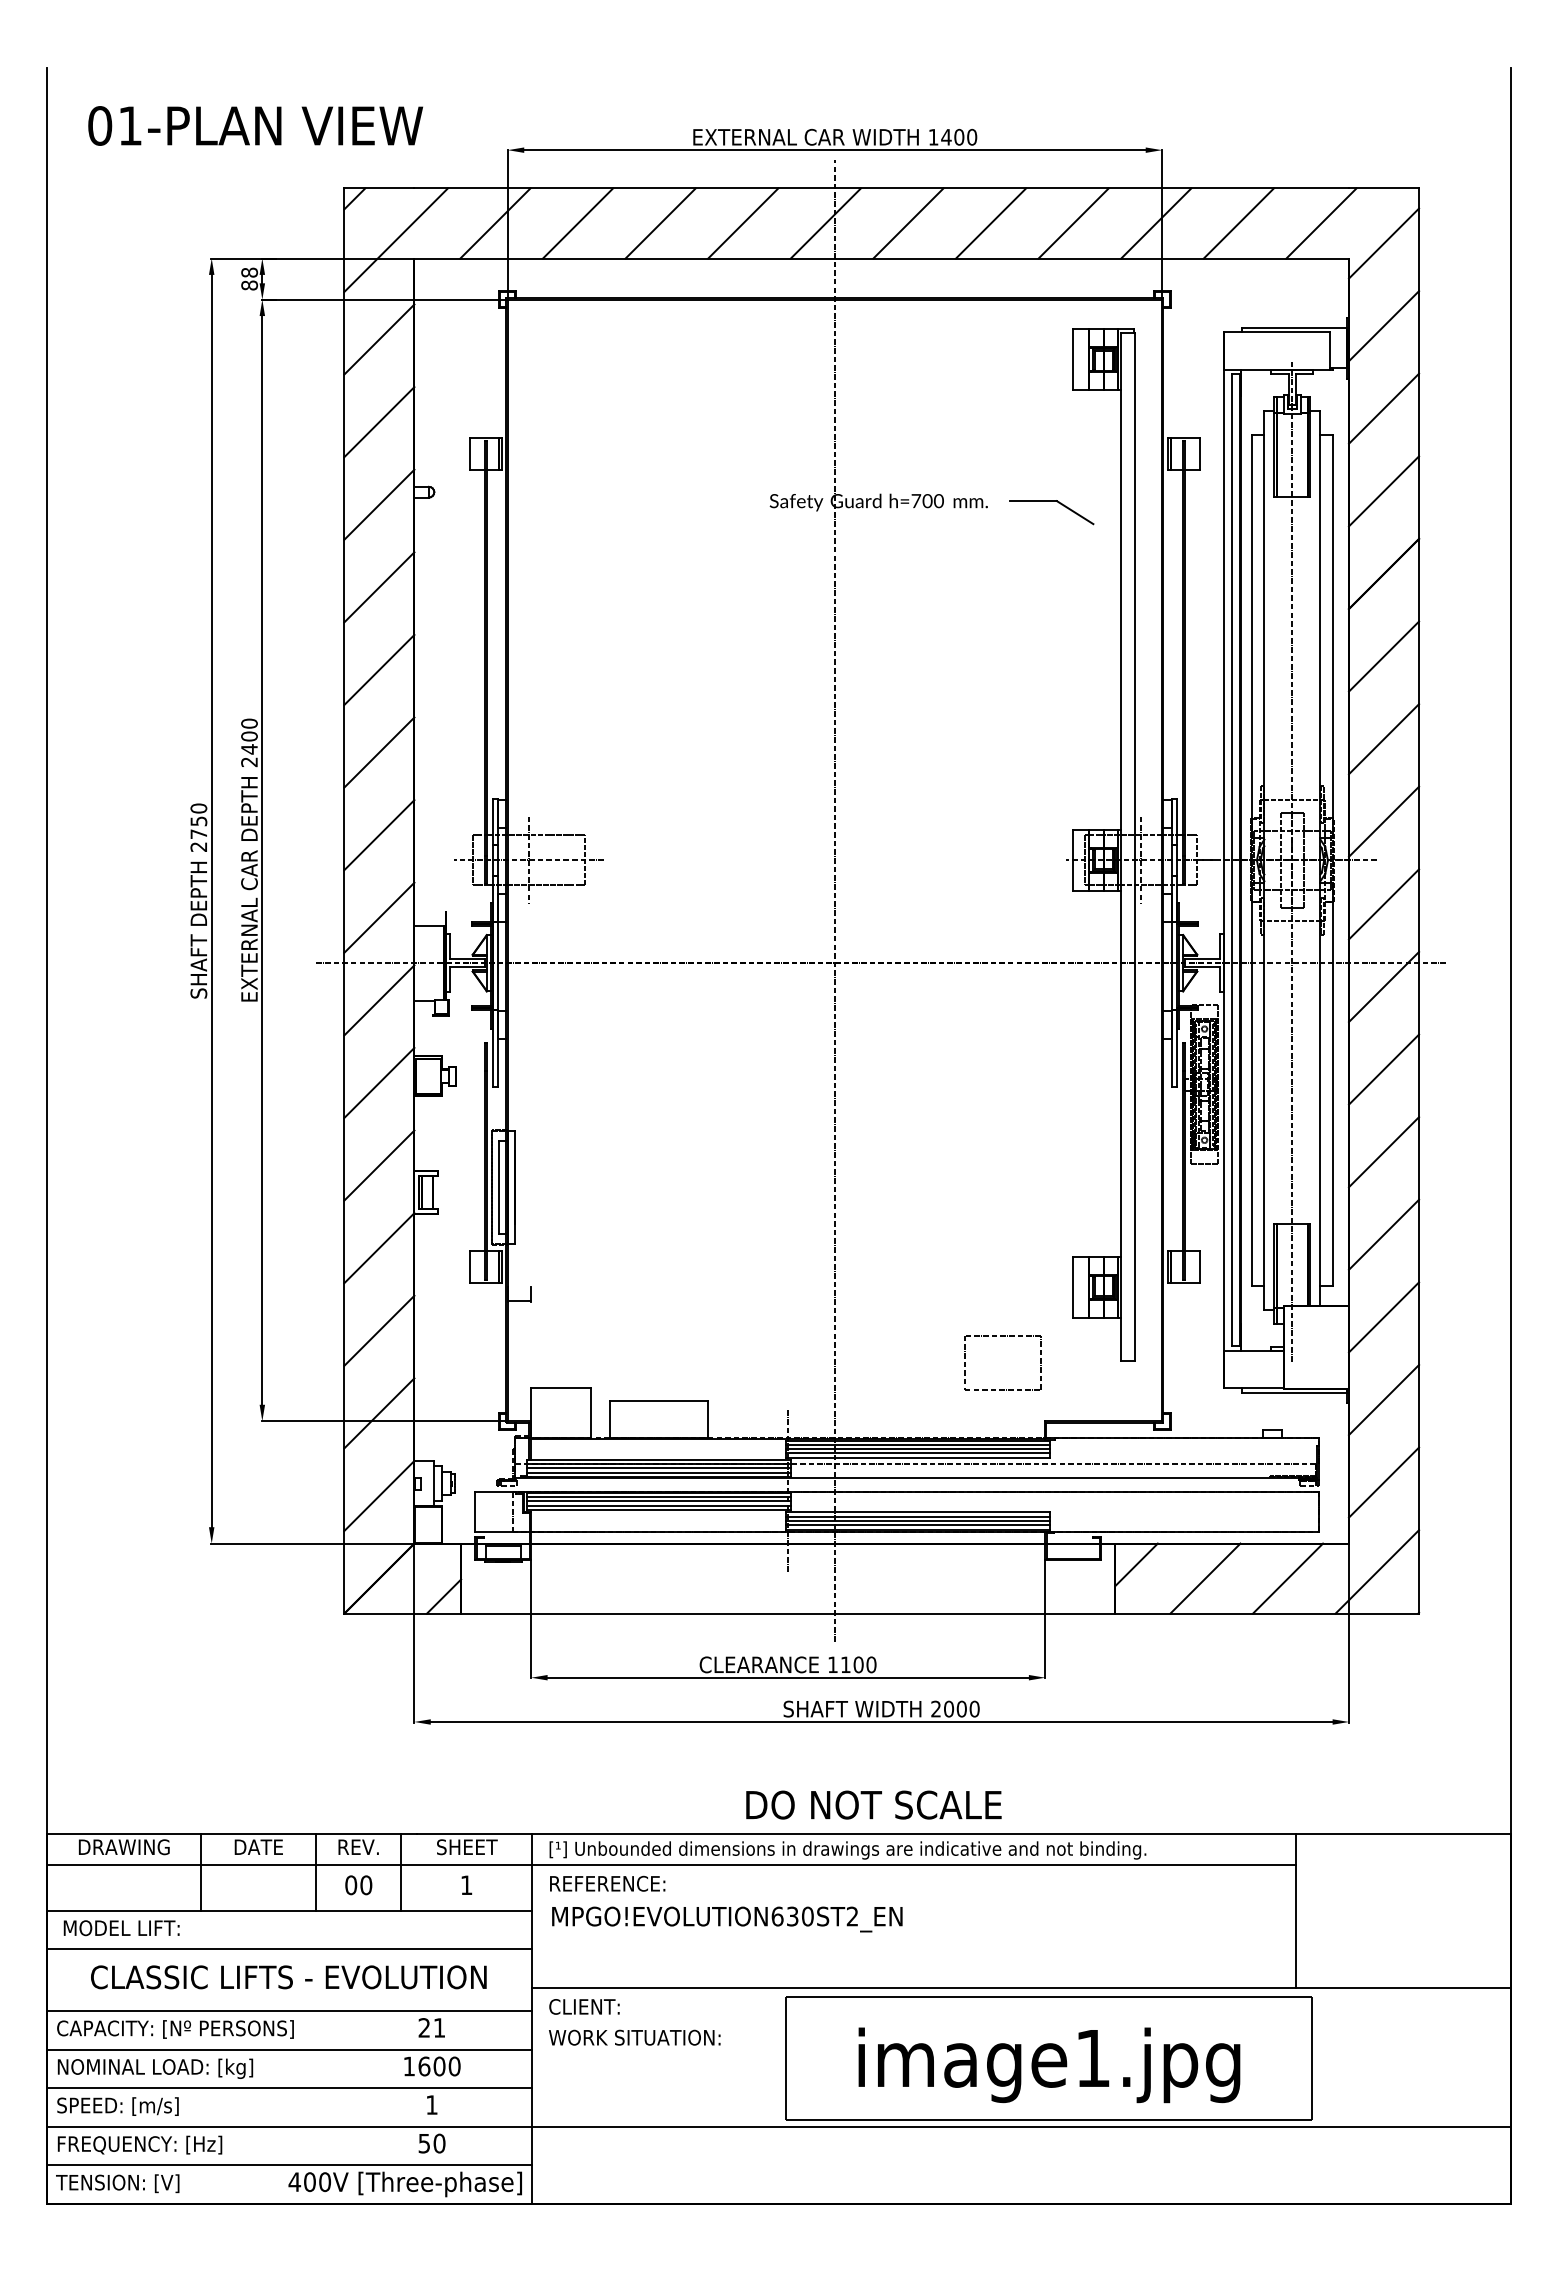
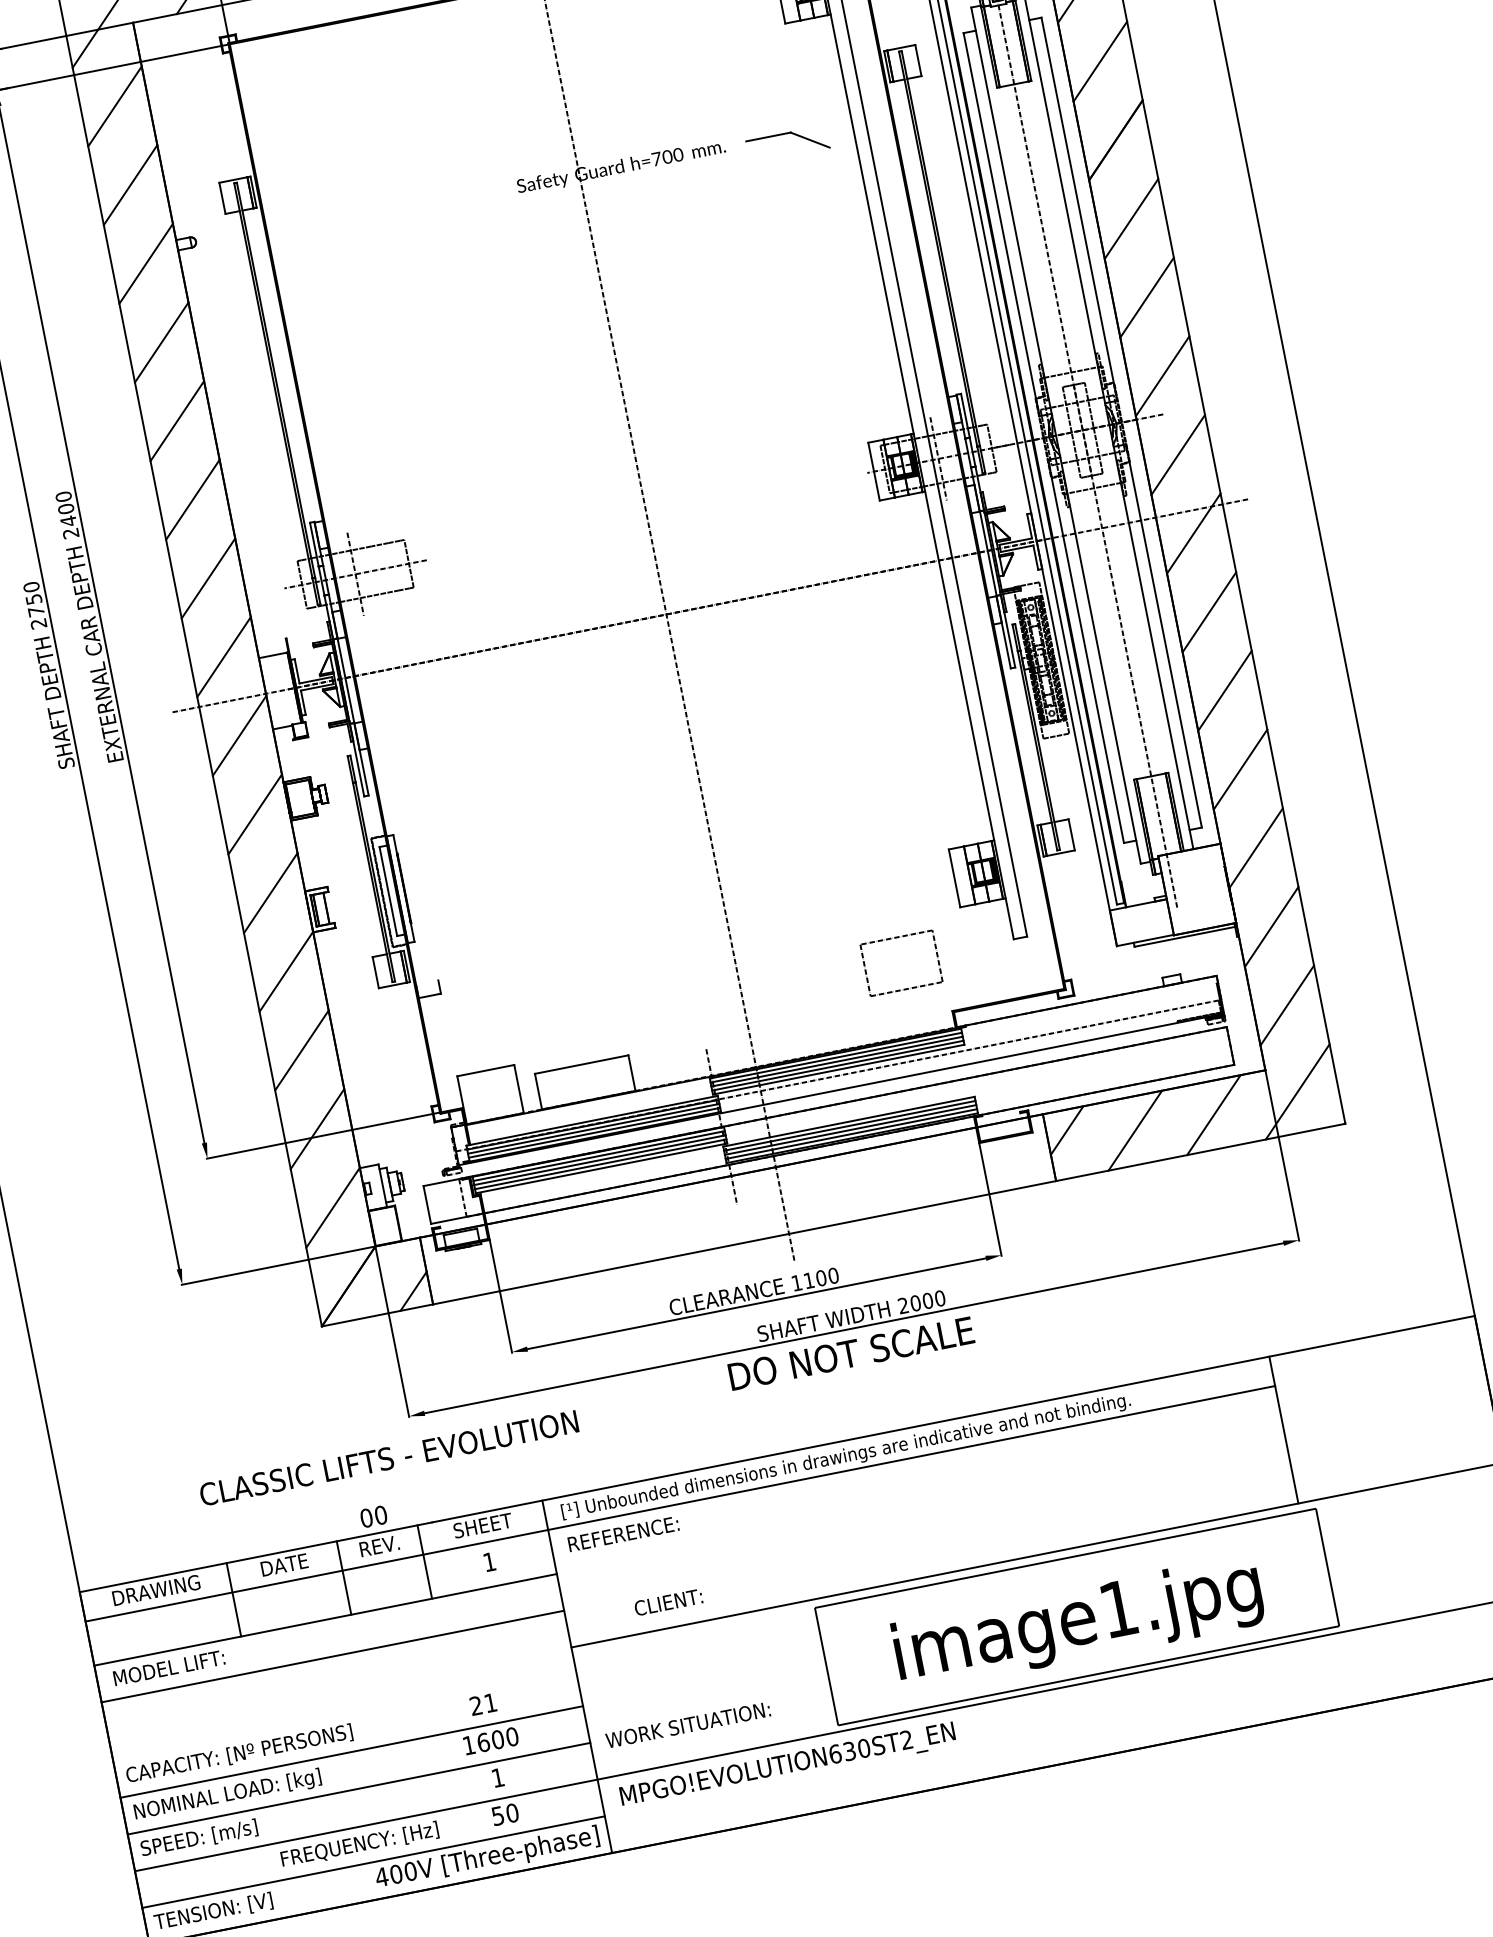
text: (873, 1804) -> (850, 1353), moved
text: (358, 1885) -> (373, 1516), moved
text: (727, 1919) -> (788, 1766), moved
text: (288, 1977) -> (388, 1458), moved
text: (584, 2006) -> (668, 1602), moved
line: (289, 2011) -> (344, 1715), removed
text: (634, 2037) -> (687, 1724), moved
text: (139, 2144) -> (359, 1844), moved

